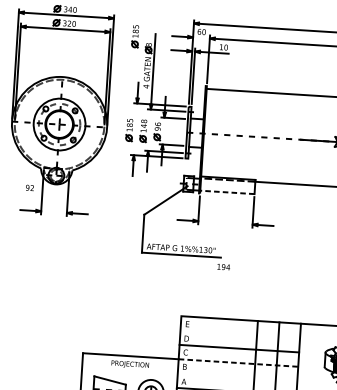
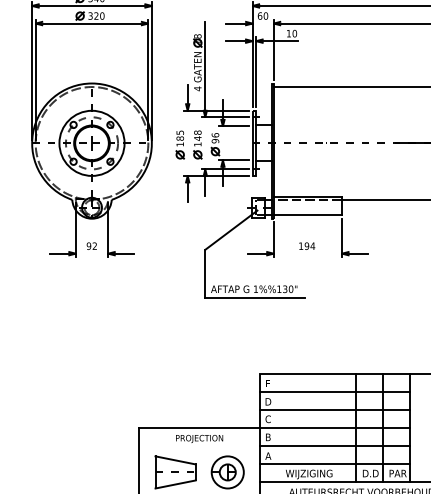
part: (135, 36) -> (180, 26), removed
text: (29, 187) -> (91, 245), moved
line: (227, 192) -> (307, 215), dashed -> solid
text: (224, 266) -> (307, 245), moved
line: (239, 334) -> (334, 392), added
line: (238, 363) -> (335, 428), dashed -> solid
line: (237, 377) -> (334, 446), added

